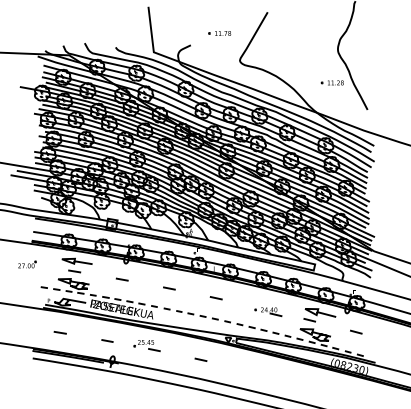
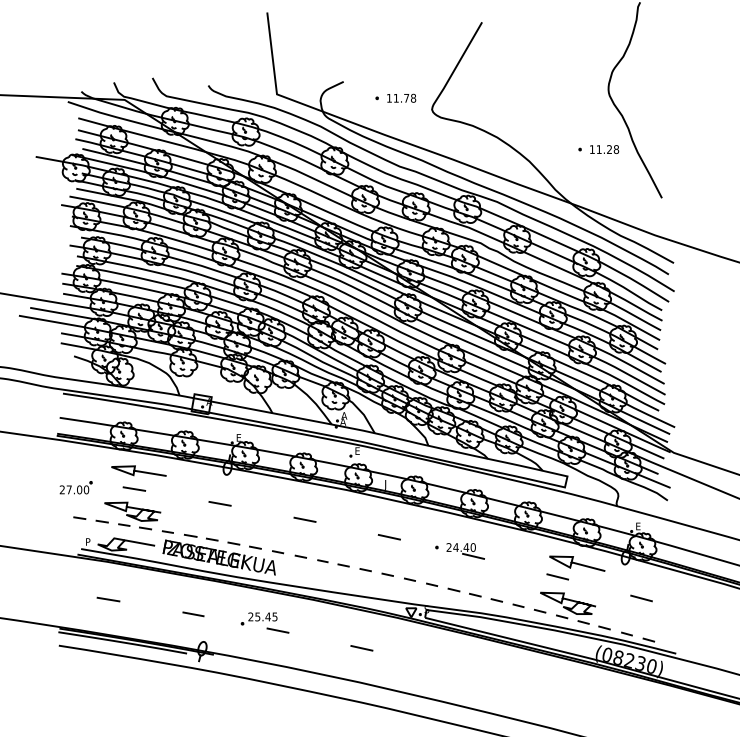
part: (219, 33) -> (395, 98), moved
part: (27, 264) -> (76, 487), moved
part: (268, 312) -> (460, 552), moved

